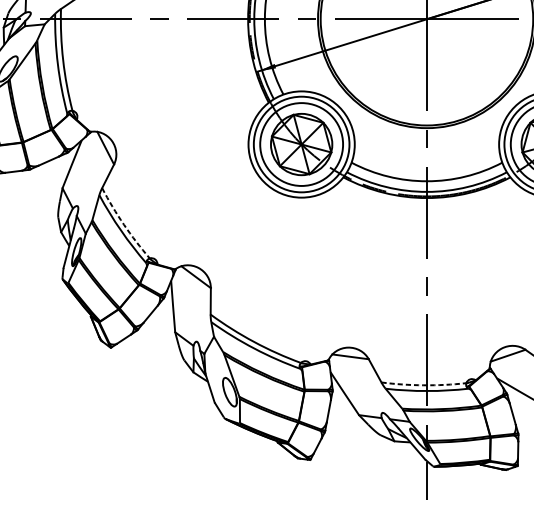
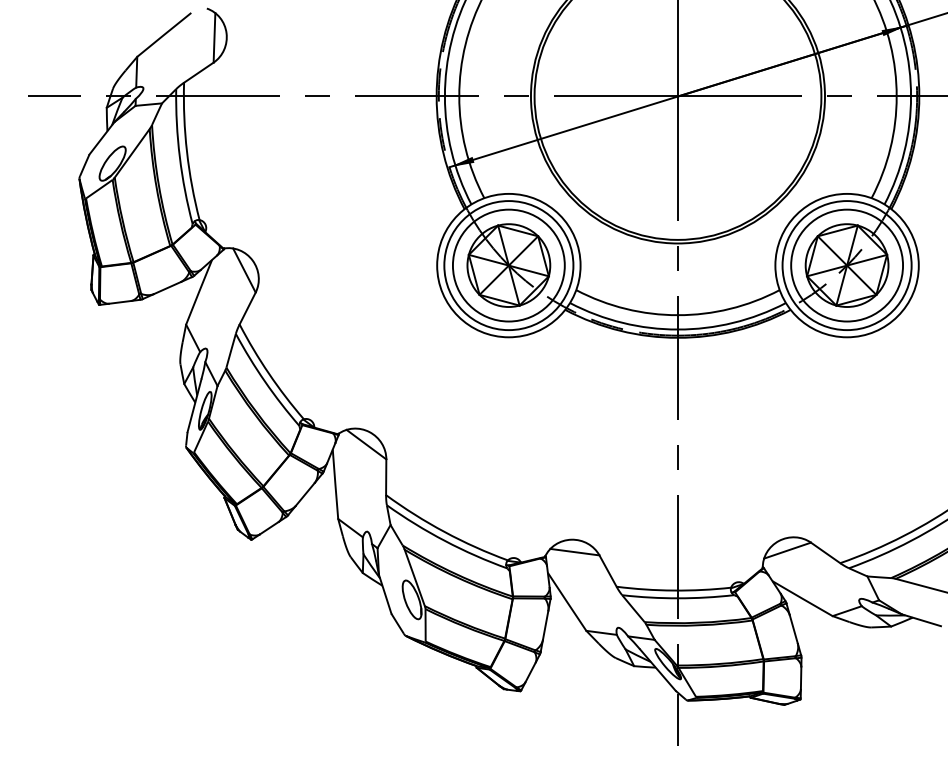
arc: (124, 224) -> (269, 373), dashed -> solid
arc: (423, 385) -> (673, 590), dashed -> solid

